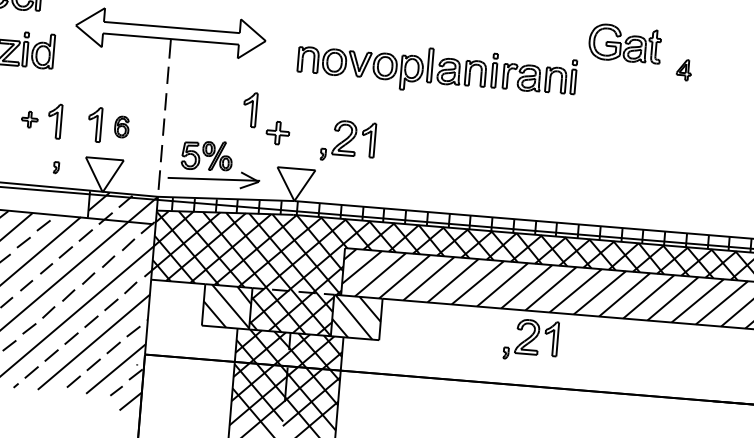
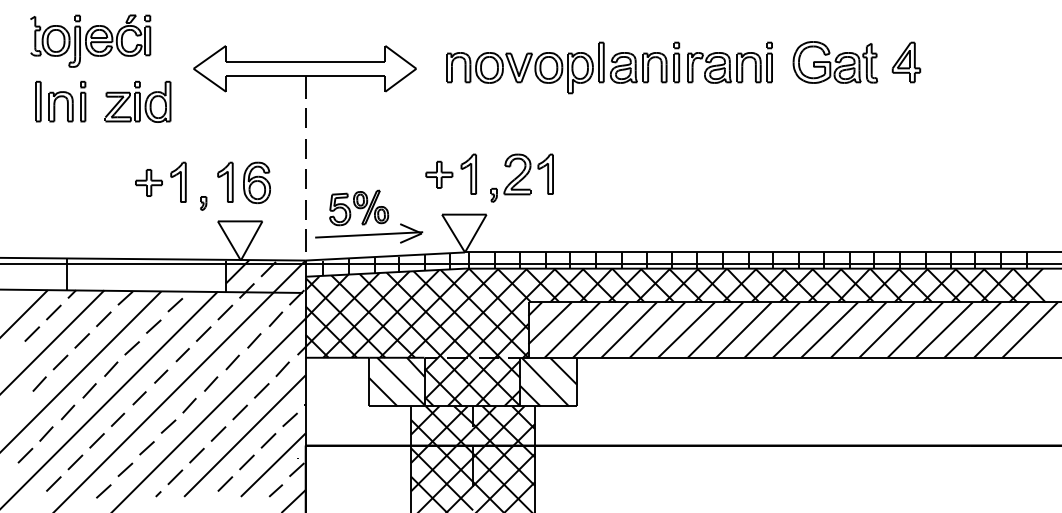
part: (625, 43) -> (835, 62), moved
part: (436, 70) -> (609, 67), moved
part: (684, 70) -> (906, 62), size x1.67
part: (250, 109) -> (468, 173), moved
part: (29, 119) -> (148, 182), size x1.43
part: (121, 126) -> (256, 182), size x1.67
part: (56, 167) -> (203, 203), moved
part: (530, 339) -> (753, 391), removed

